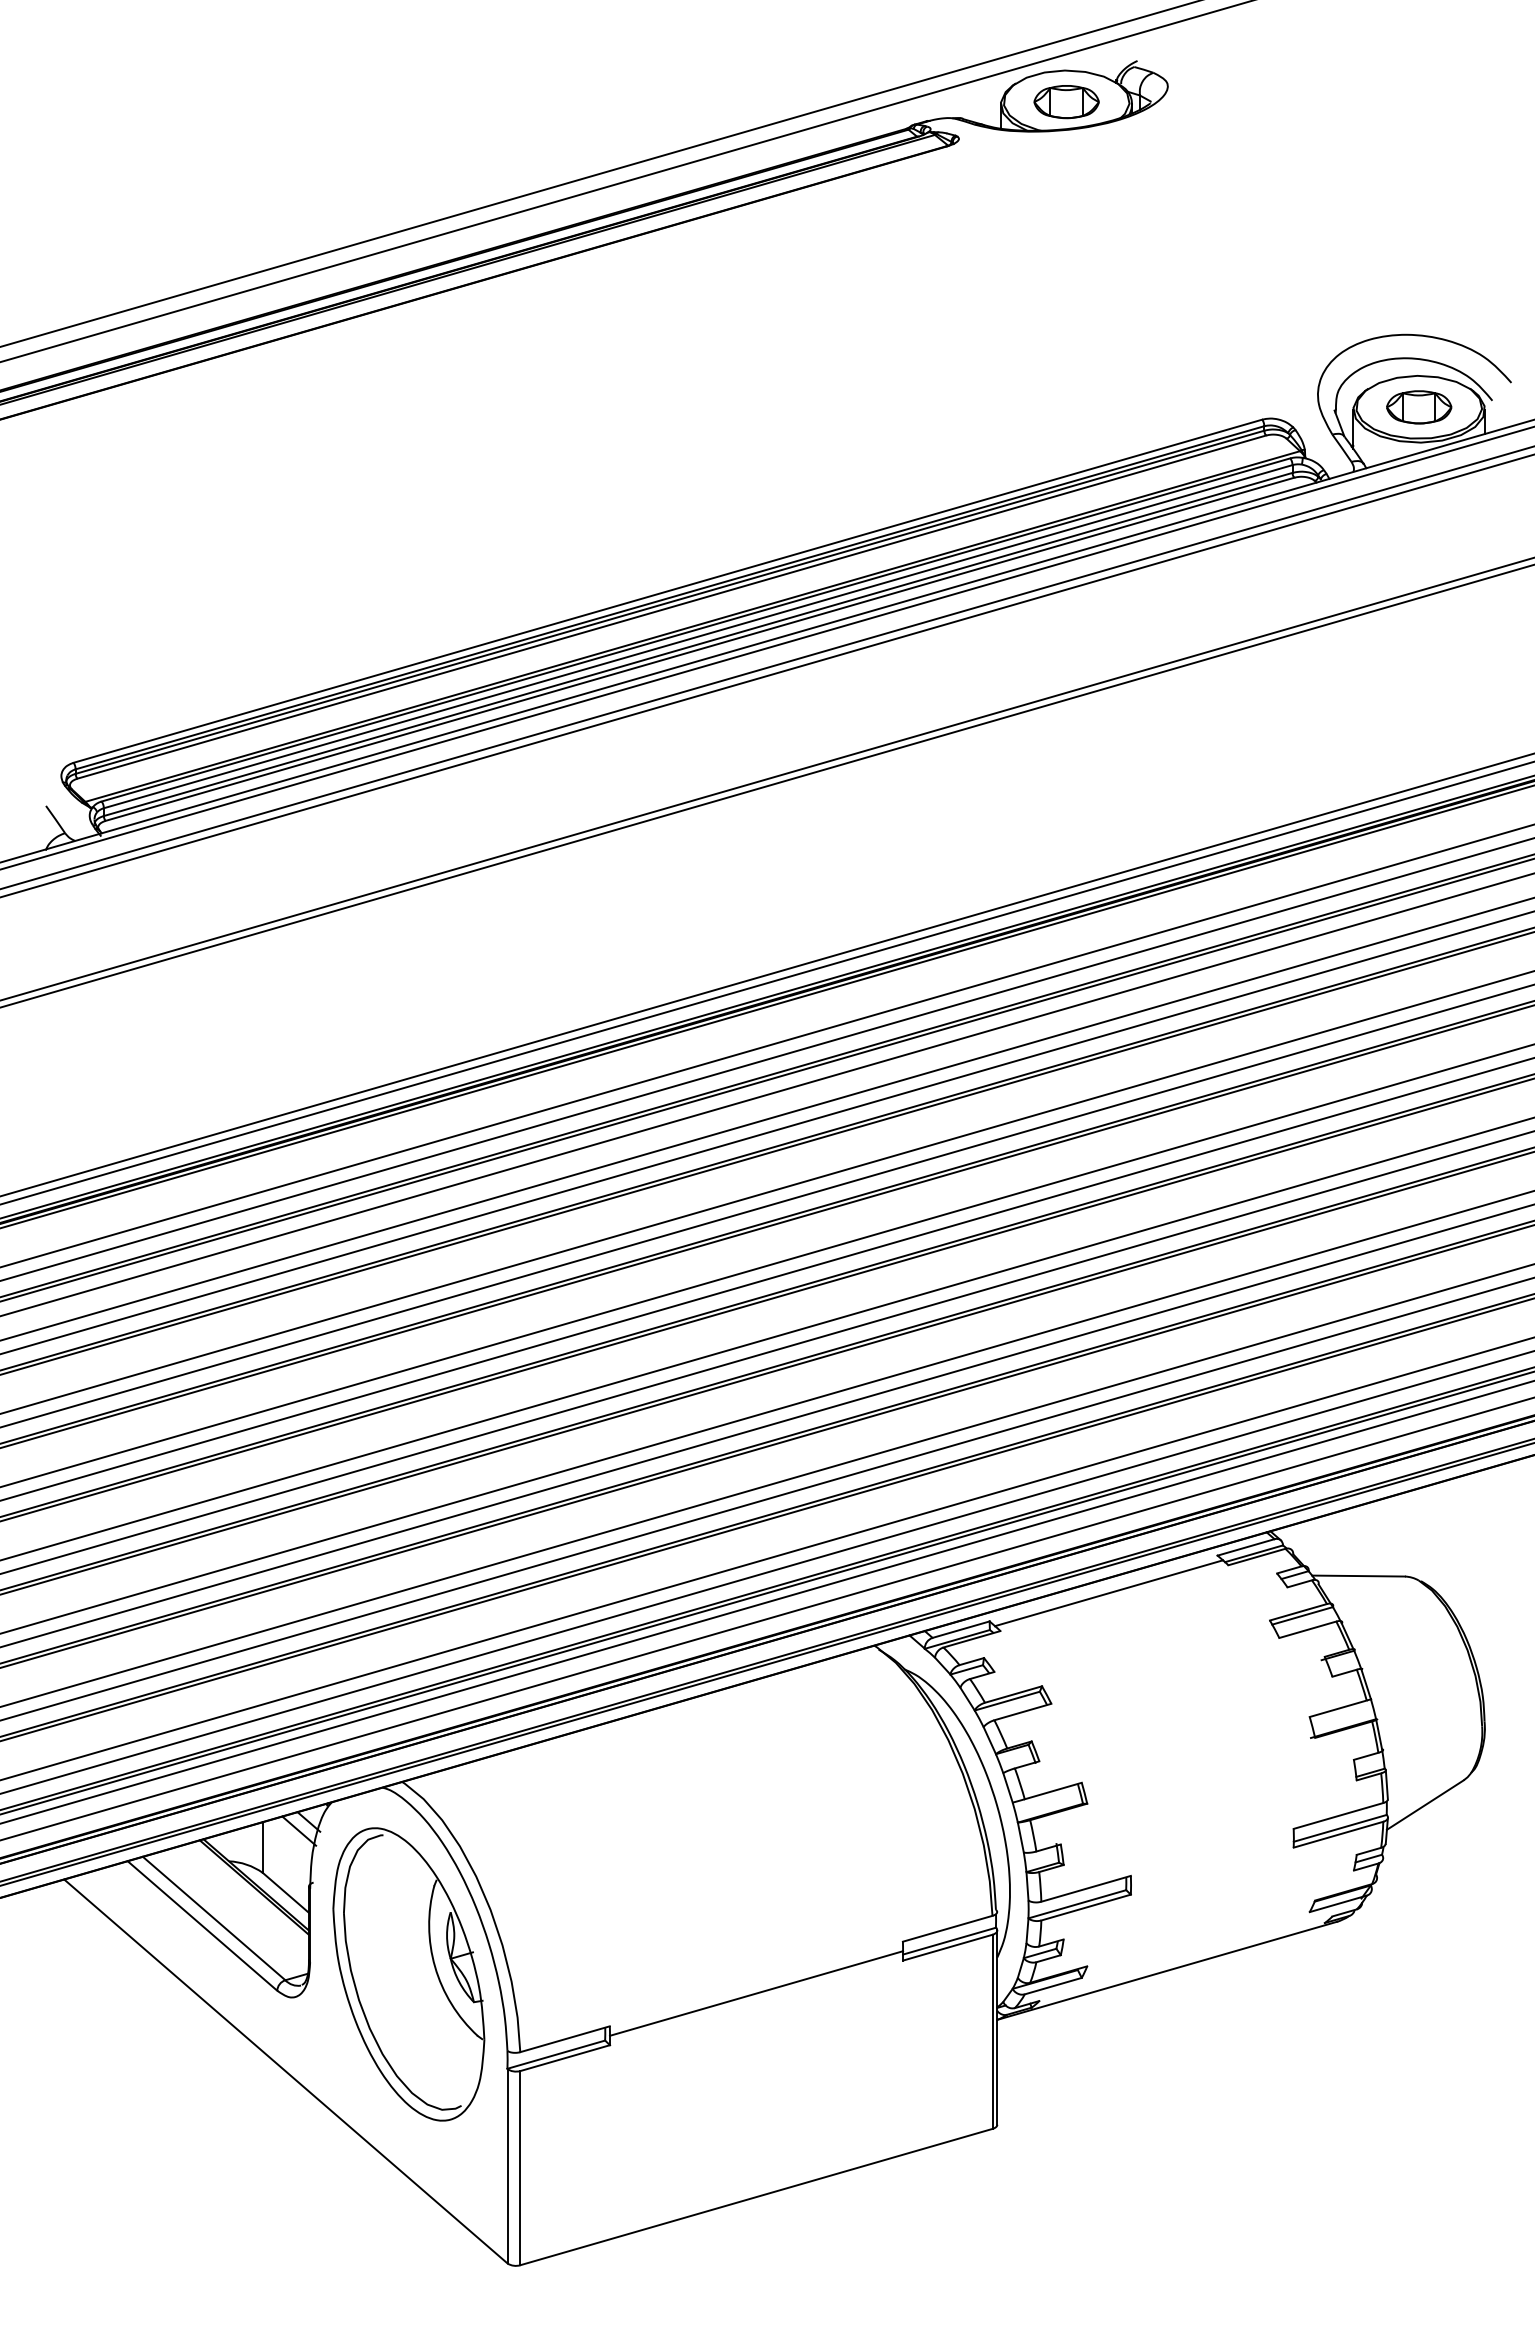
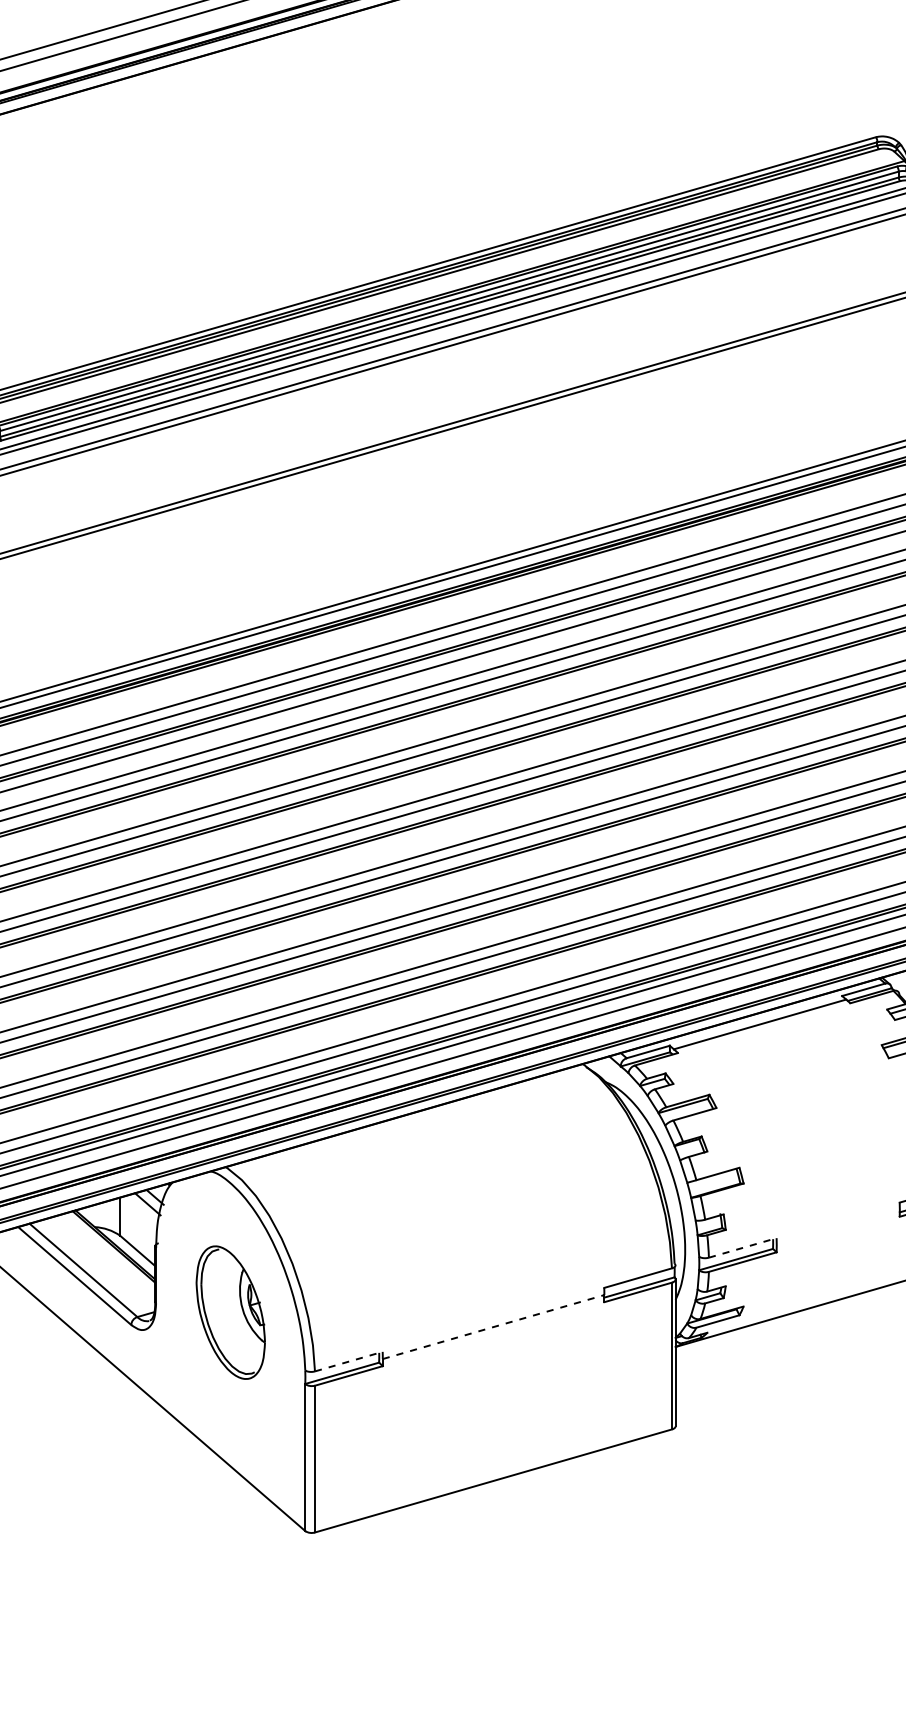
line: (1086, 1888) -> (743, 1247), solid -> dashed
part: (408, 1974) -> (230, 1312), size x0.6
line: (756, 1993) -> (493, 1327), solid -> dashed
line: (565, 2039) -> (349, 1361), solid -> dashed

